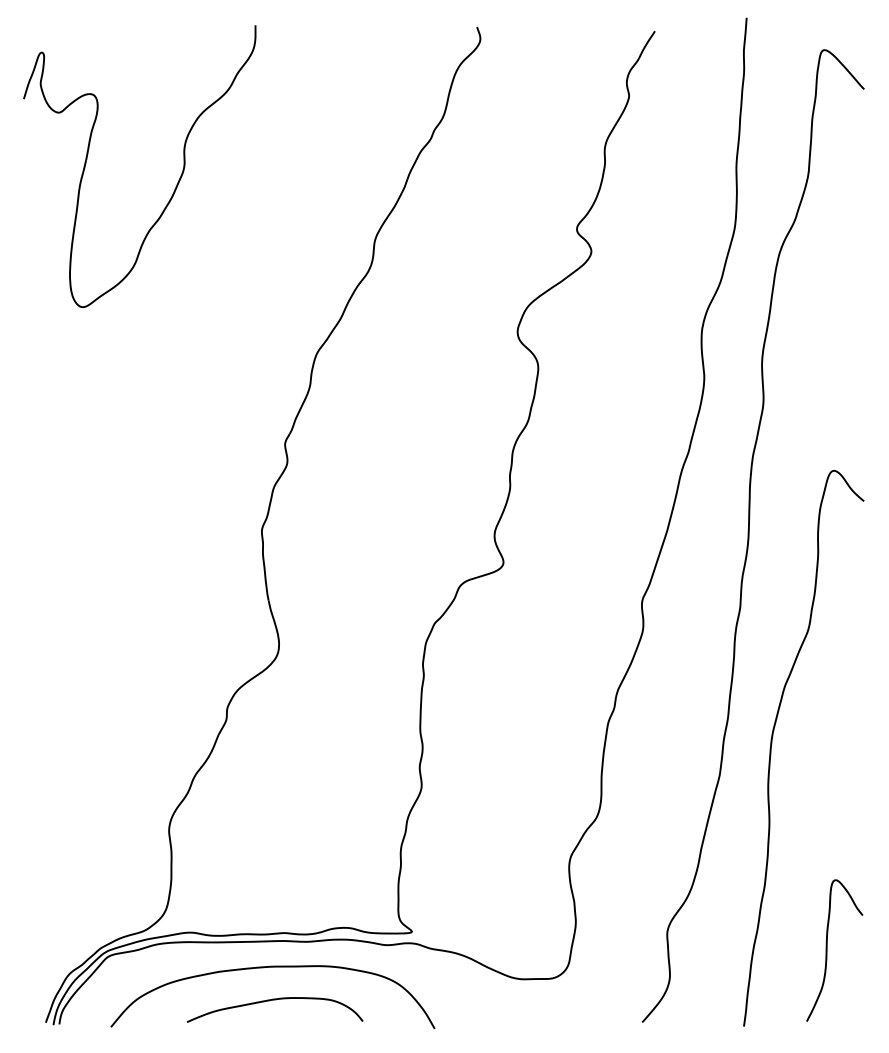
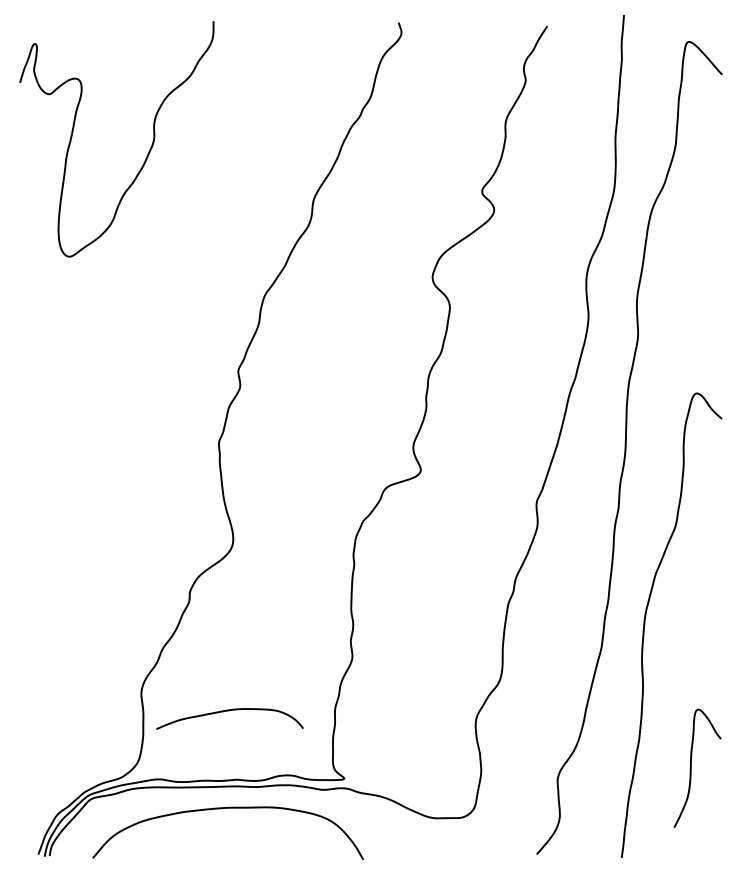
curve: (827, 949) -> (691, 767), moved
curve: (274, 1000) -> (229, 711), moved

